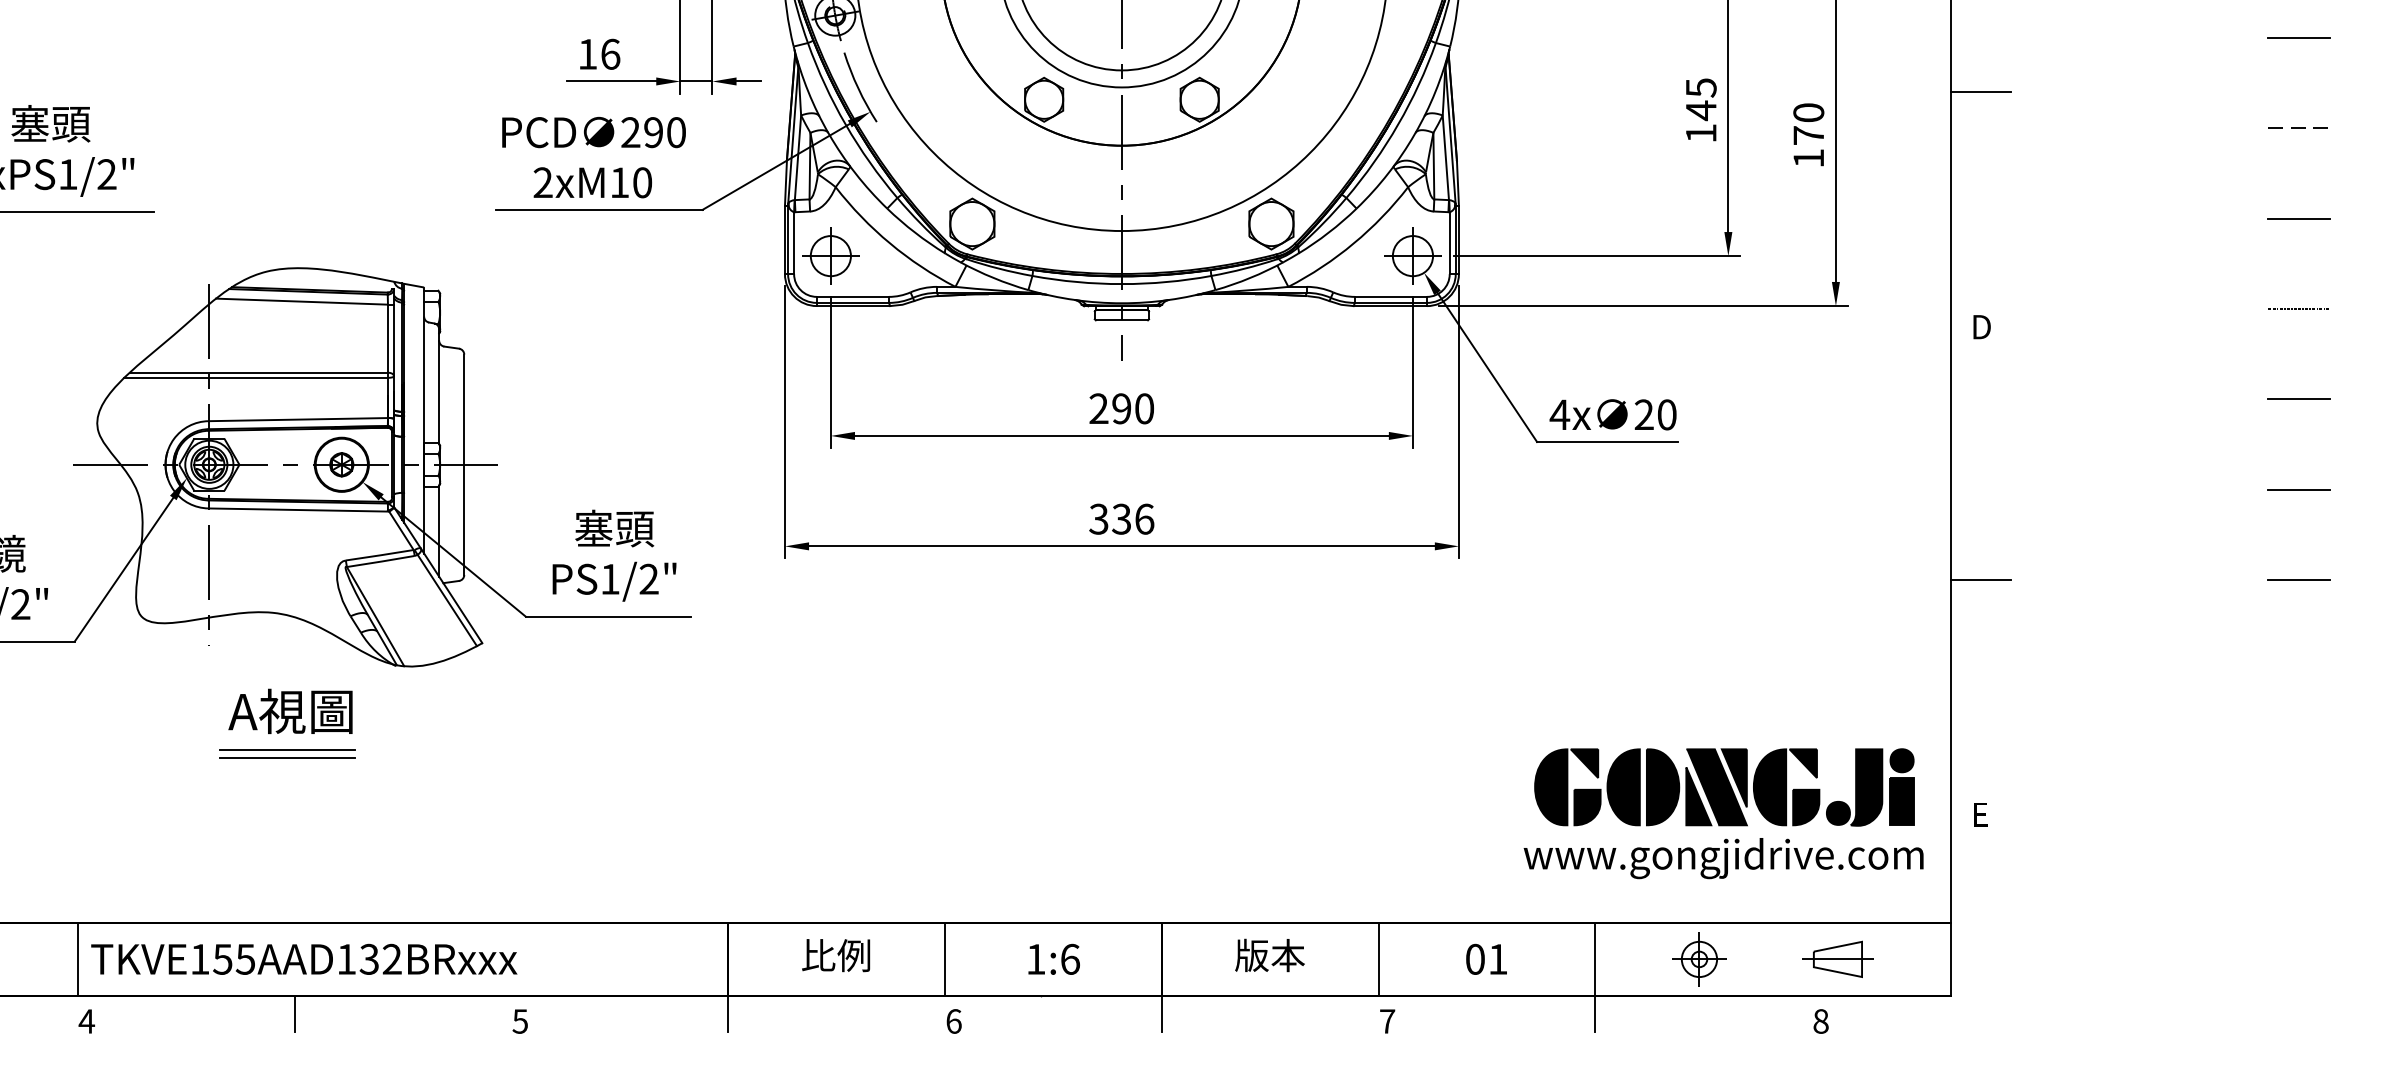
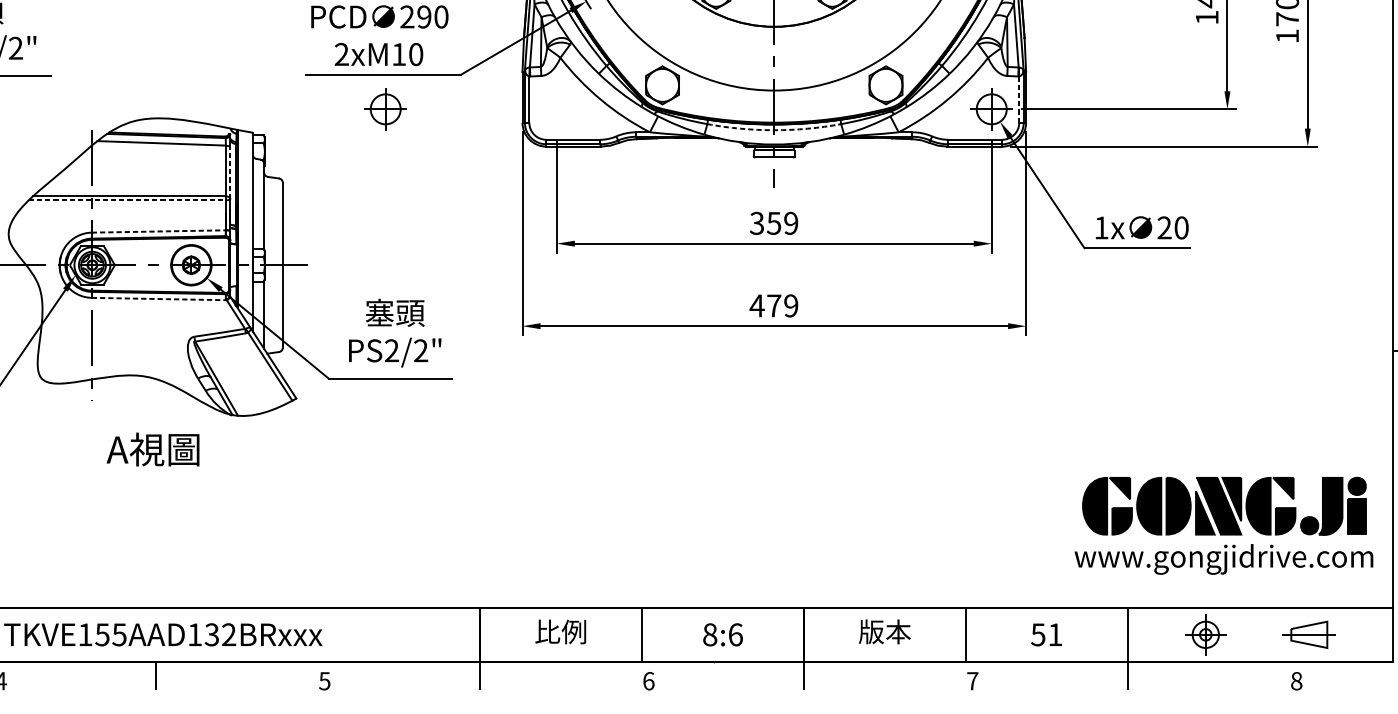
line: (1449, 243) -> (1019, 99), solid -> dashed
part: (830, 255) -> (385, 108), moved
arc: (1121, 284) -> (773, 130), solid -> dashed
line: (394, 340) -> (230, 172), solid -> dashed
line: (256, 377) -> (127, 200), solid -> dashed
text: (1121, 408) -> (773, 223), 290 -> 359
text: (1559, 414) -> (1101, 227), 4x -> 1x
line: (299, 419) -> (159, 231), solid -> dashed
line: (299, 510) -> (159, 299), solid -> dashed
text: (1121, 518) -> (773, 305), 336 -> 479
text: (609, 578) -> (391, 350), PS1/2" -> PS2/2"
line: (287, 750) -> (150, 478), removed
line: (287, 757) -> (150, 483), removed
text: (1474, 958) -> (1037, 634), 01 -> 51
text: (1035, 959) -> (709, 634), 1:6 -> 8:6

